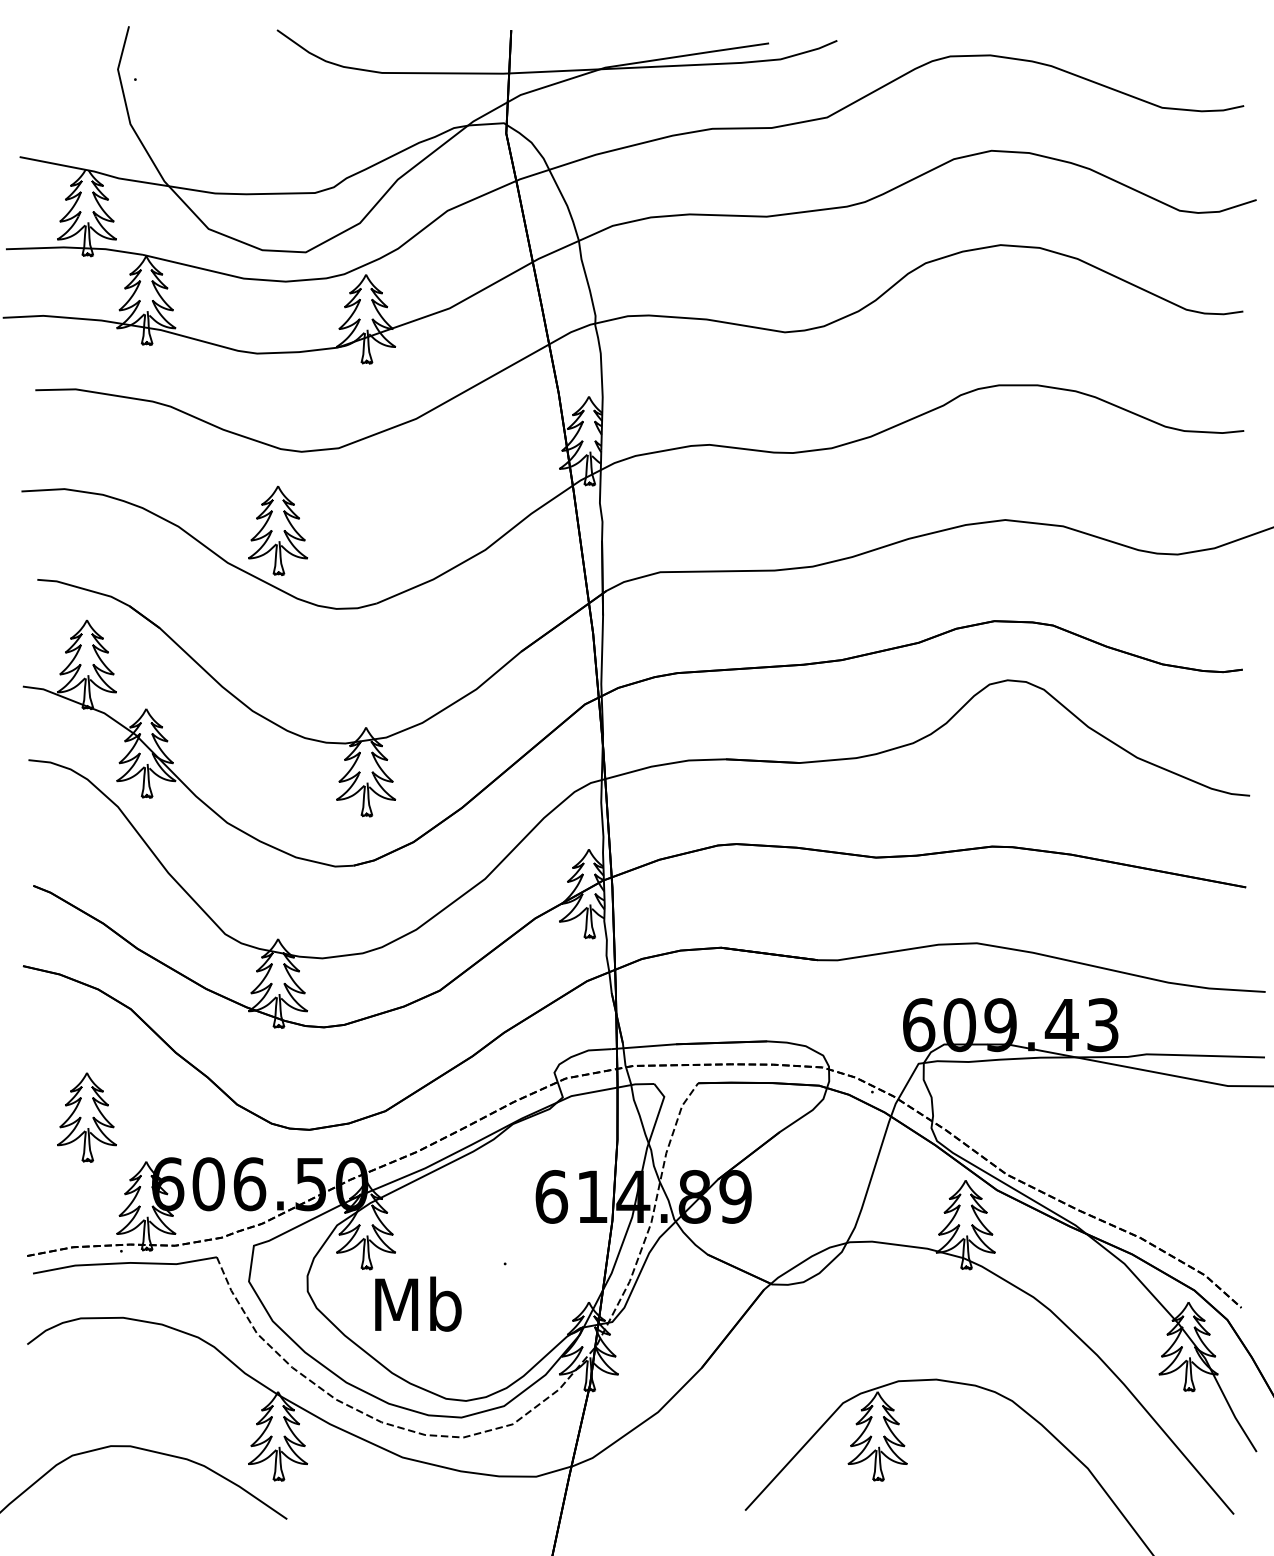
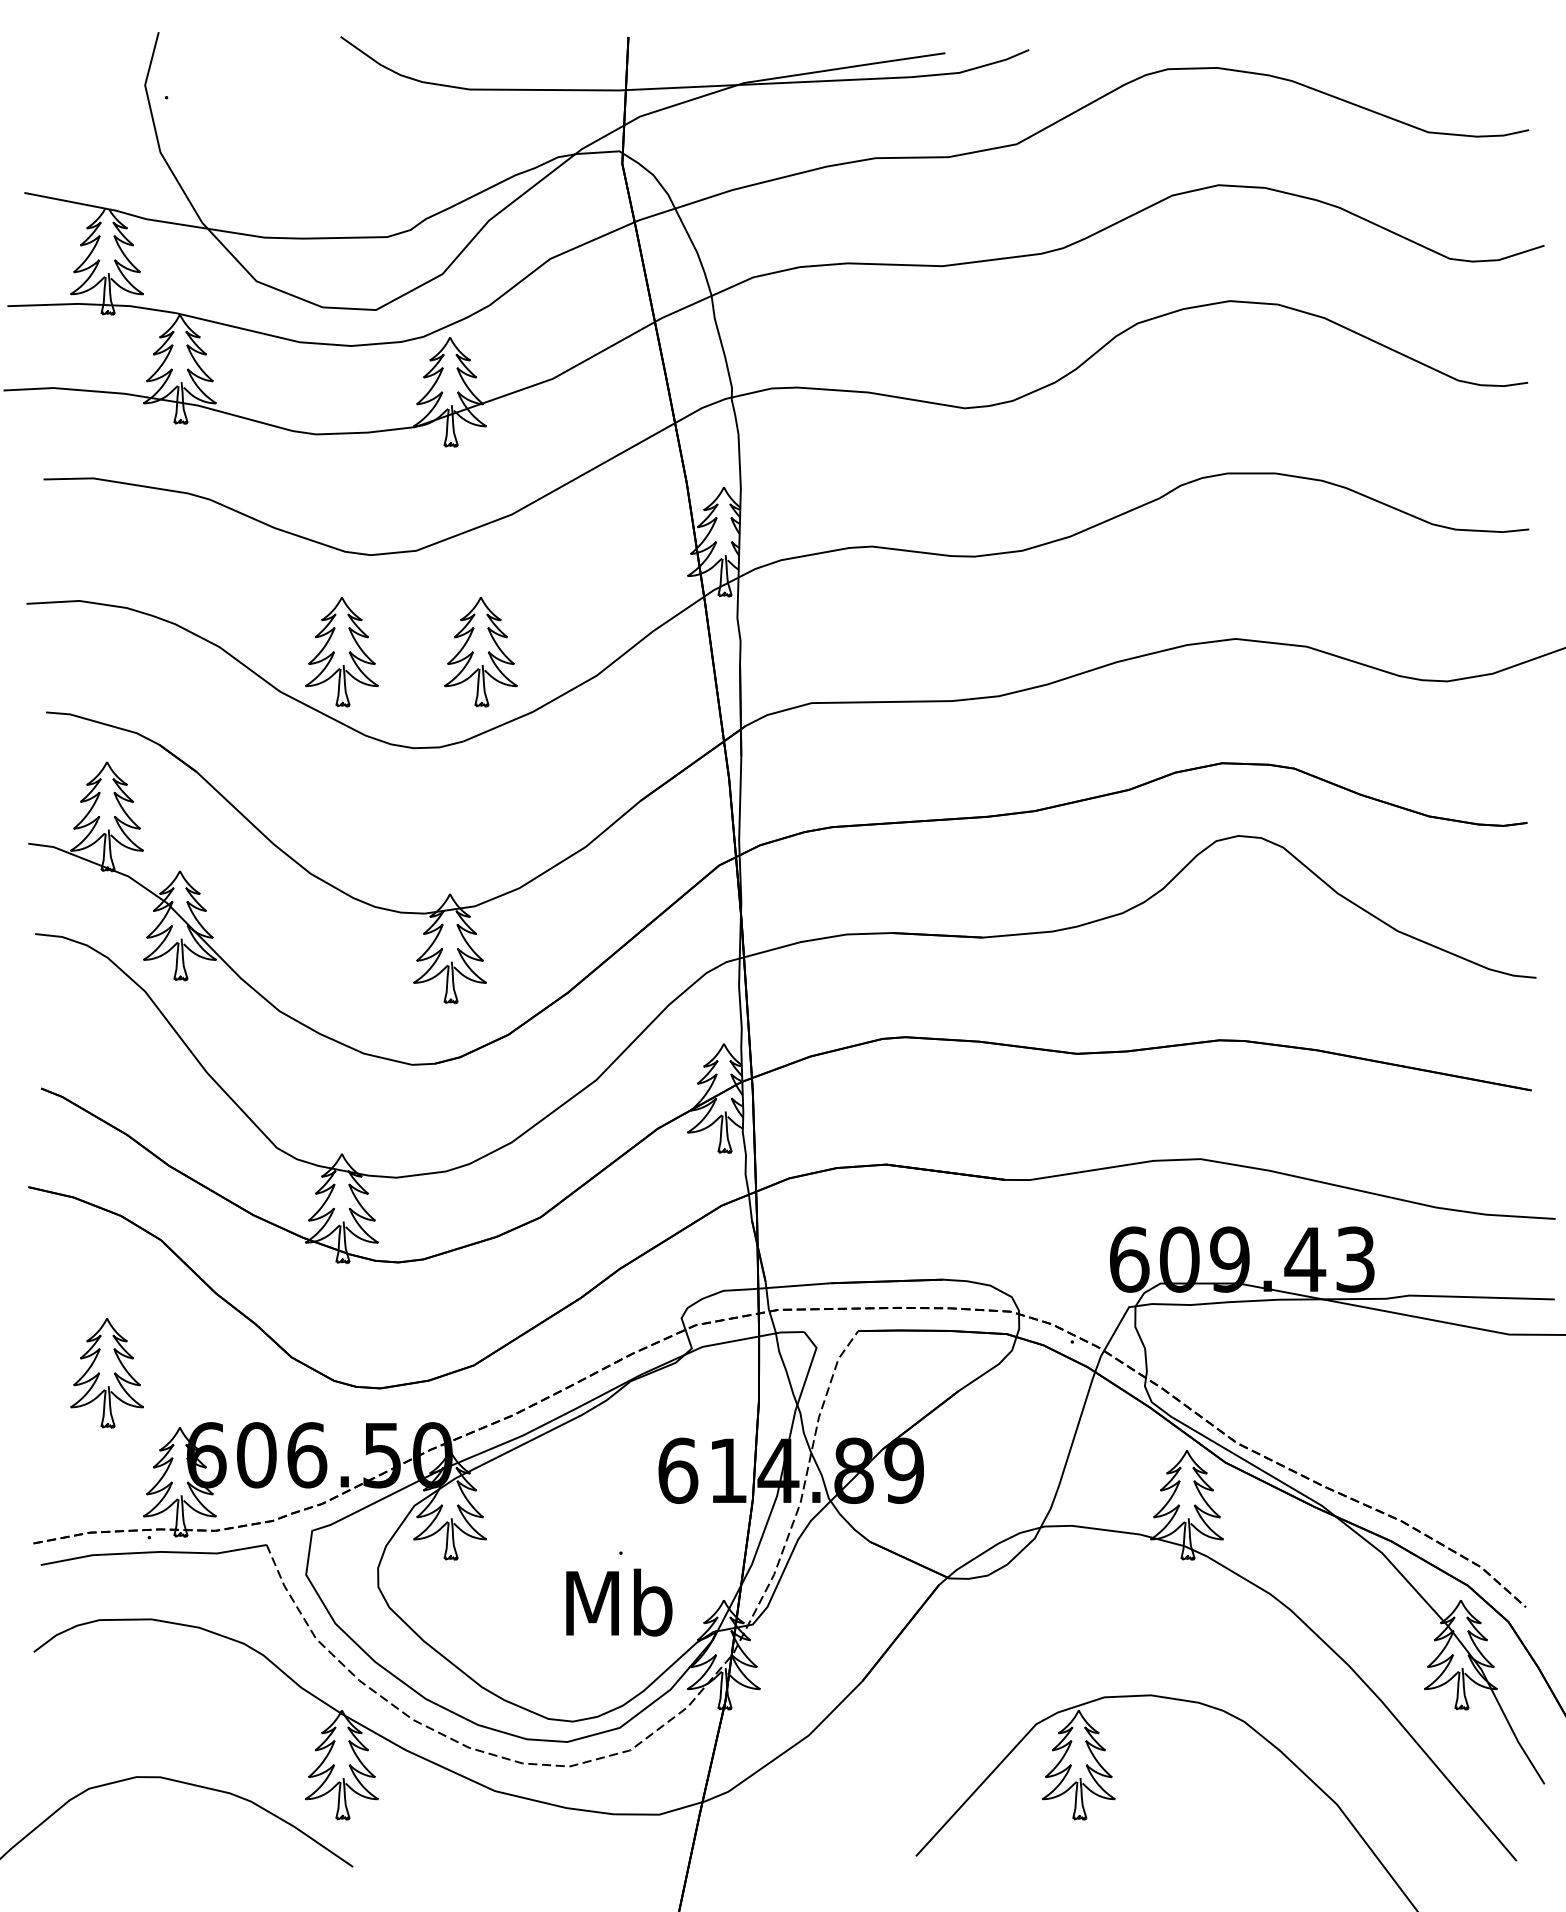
part: (390, 531) -> (480, 652), added
text: (418, 1304) -> (619, 1602), moved

